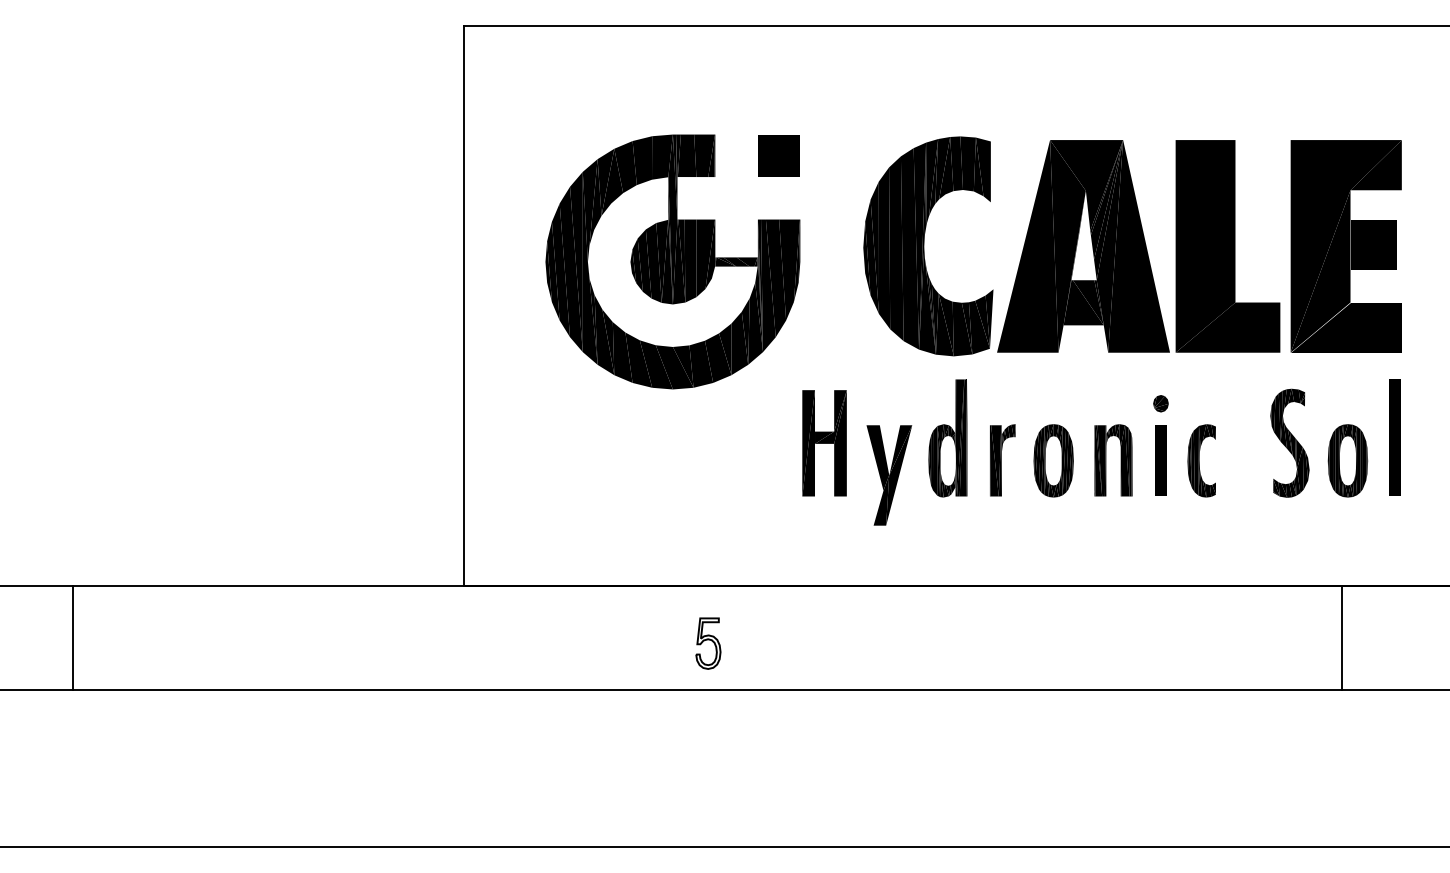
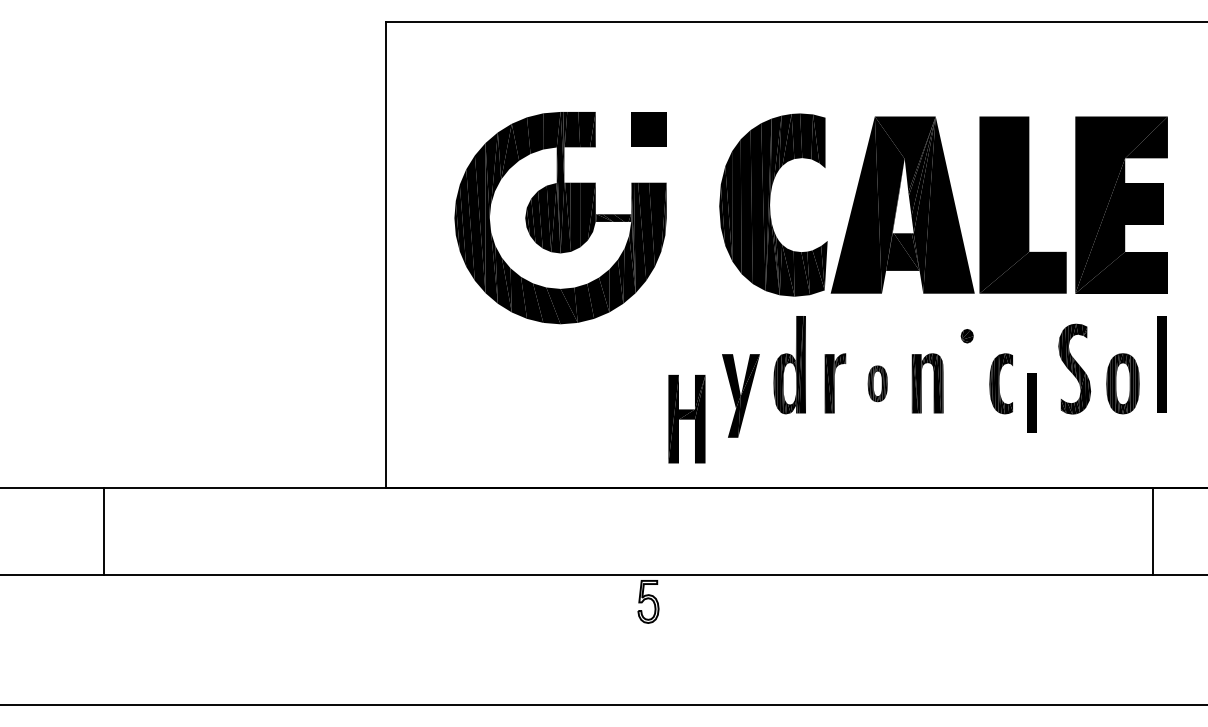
part: (824, 443) -> (686, 419), moved
part: (1053, 460) -> (877, 383), size x0.6
part: (1160, 460) -> (1031, 402), moved
line: (73, 638) -> (104, 531), moved
line: (1342, 638) -> (1153, 531), moved
part: (708, 643) -> (648, 601), moved

